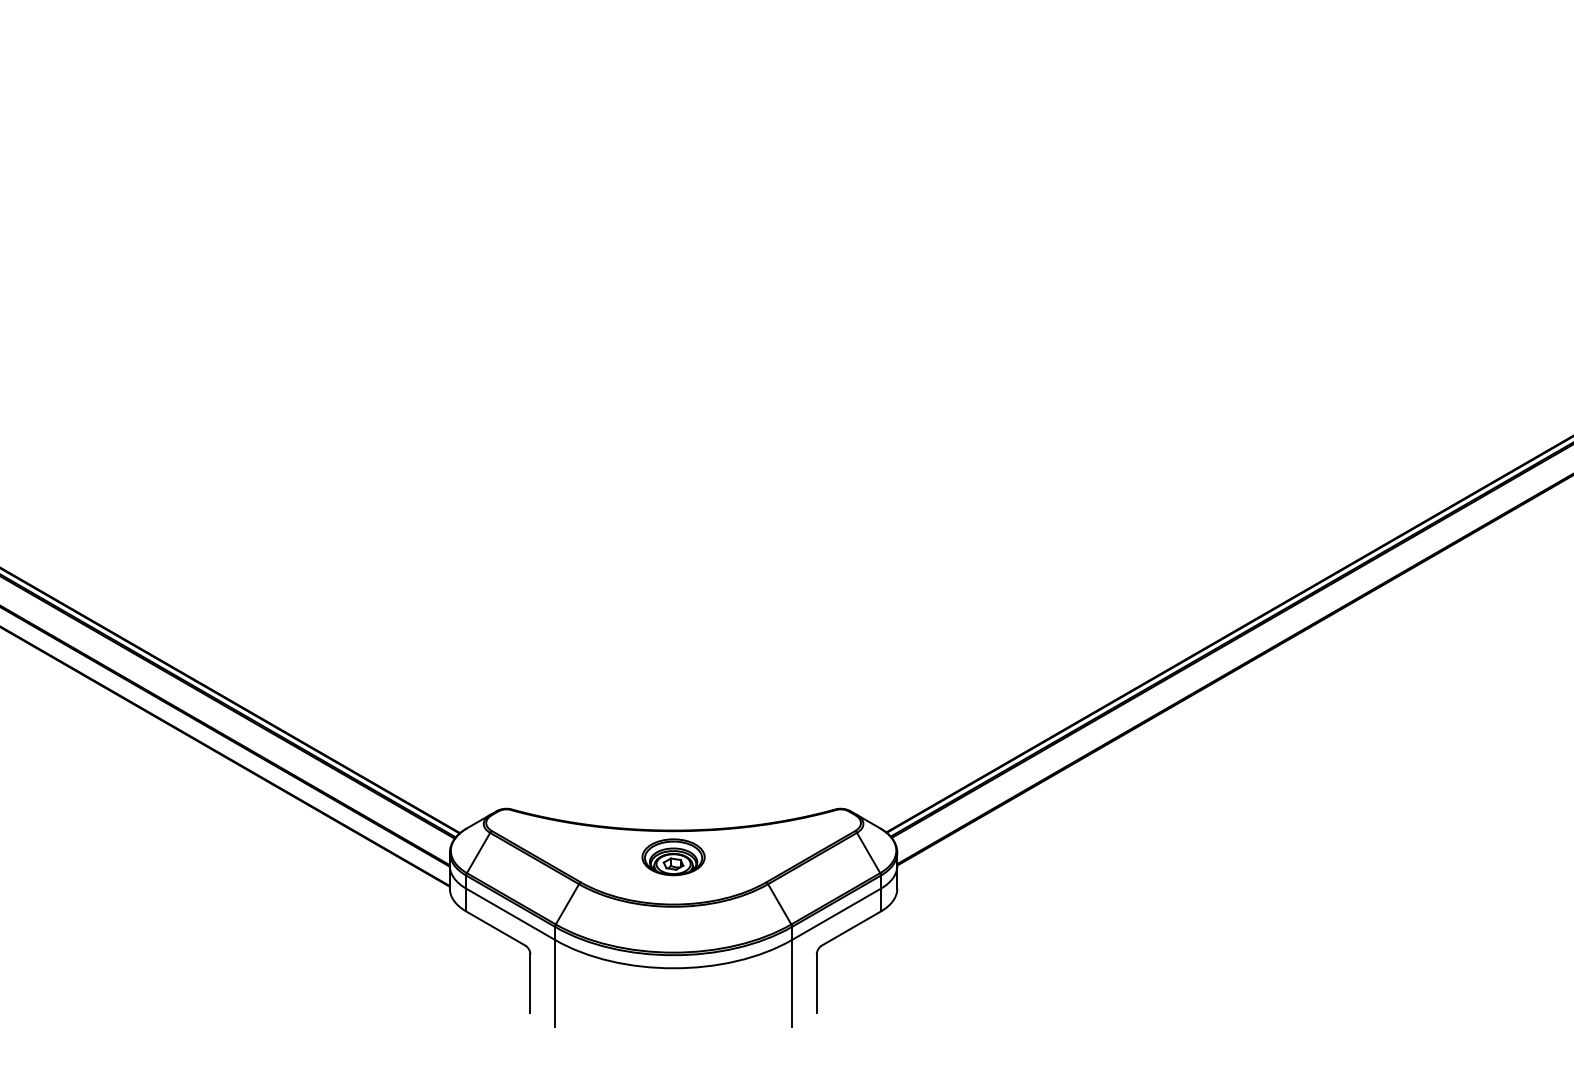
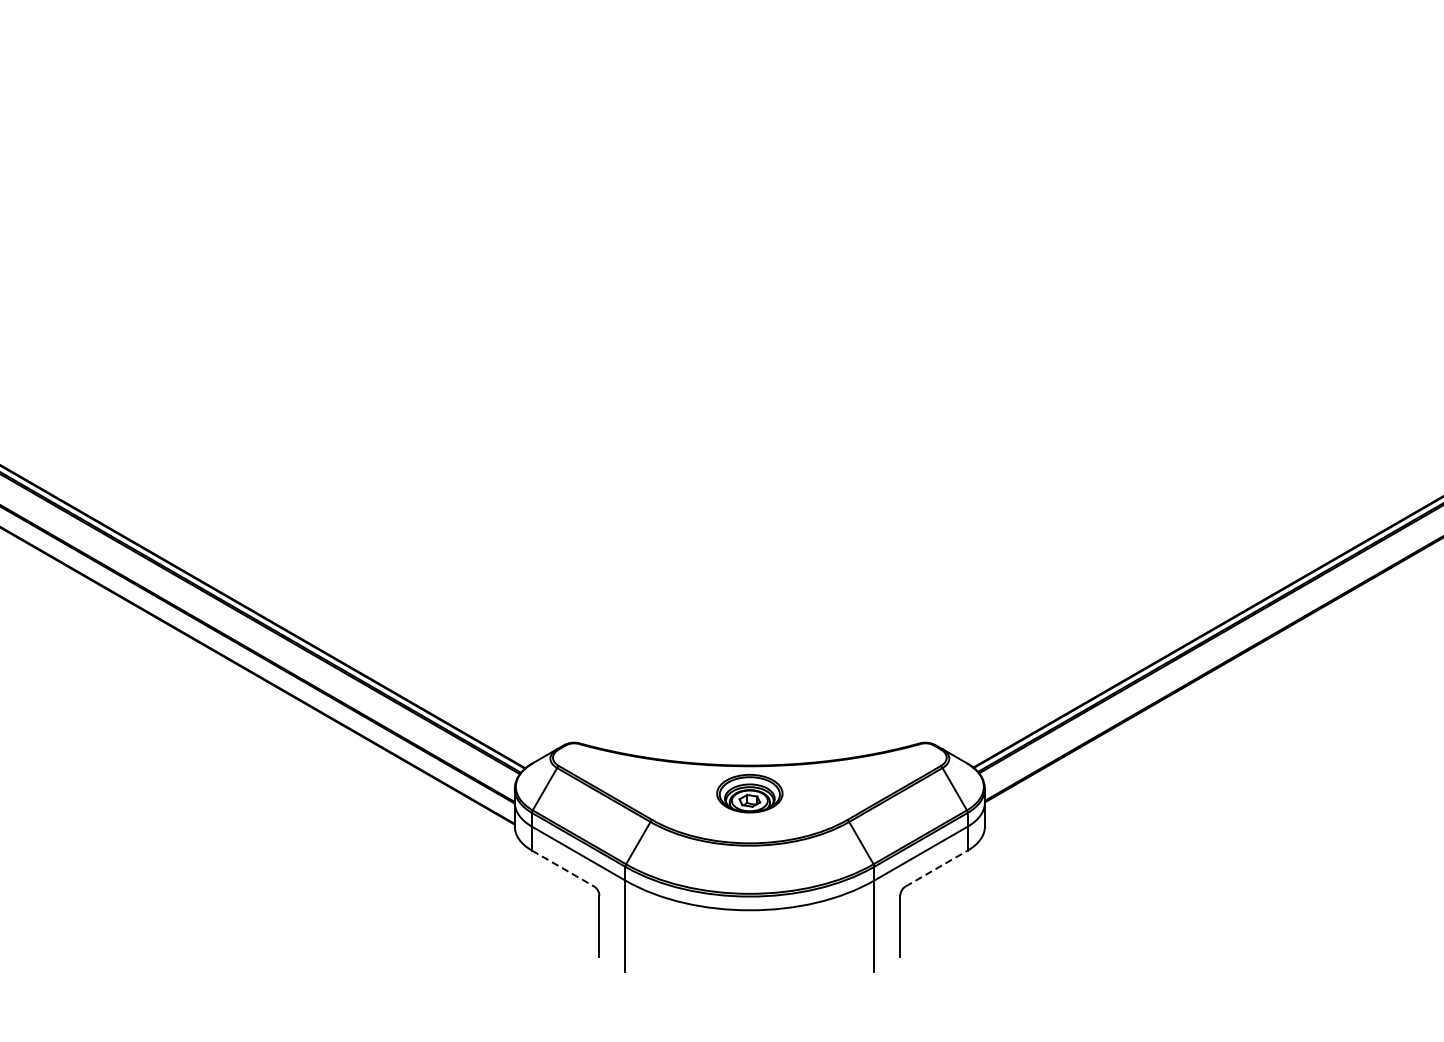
line: (496, 928) -> (563, 868), solid -> dashed
line: (851, 928) -> (936, 868), solid -> dashed

